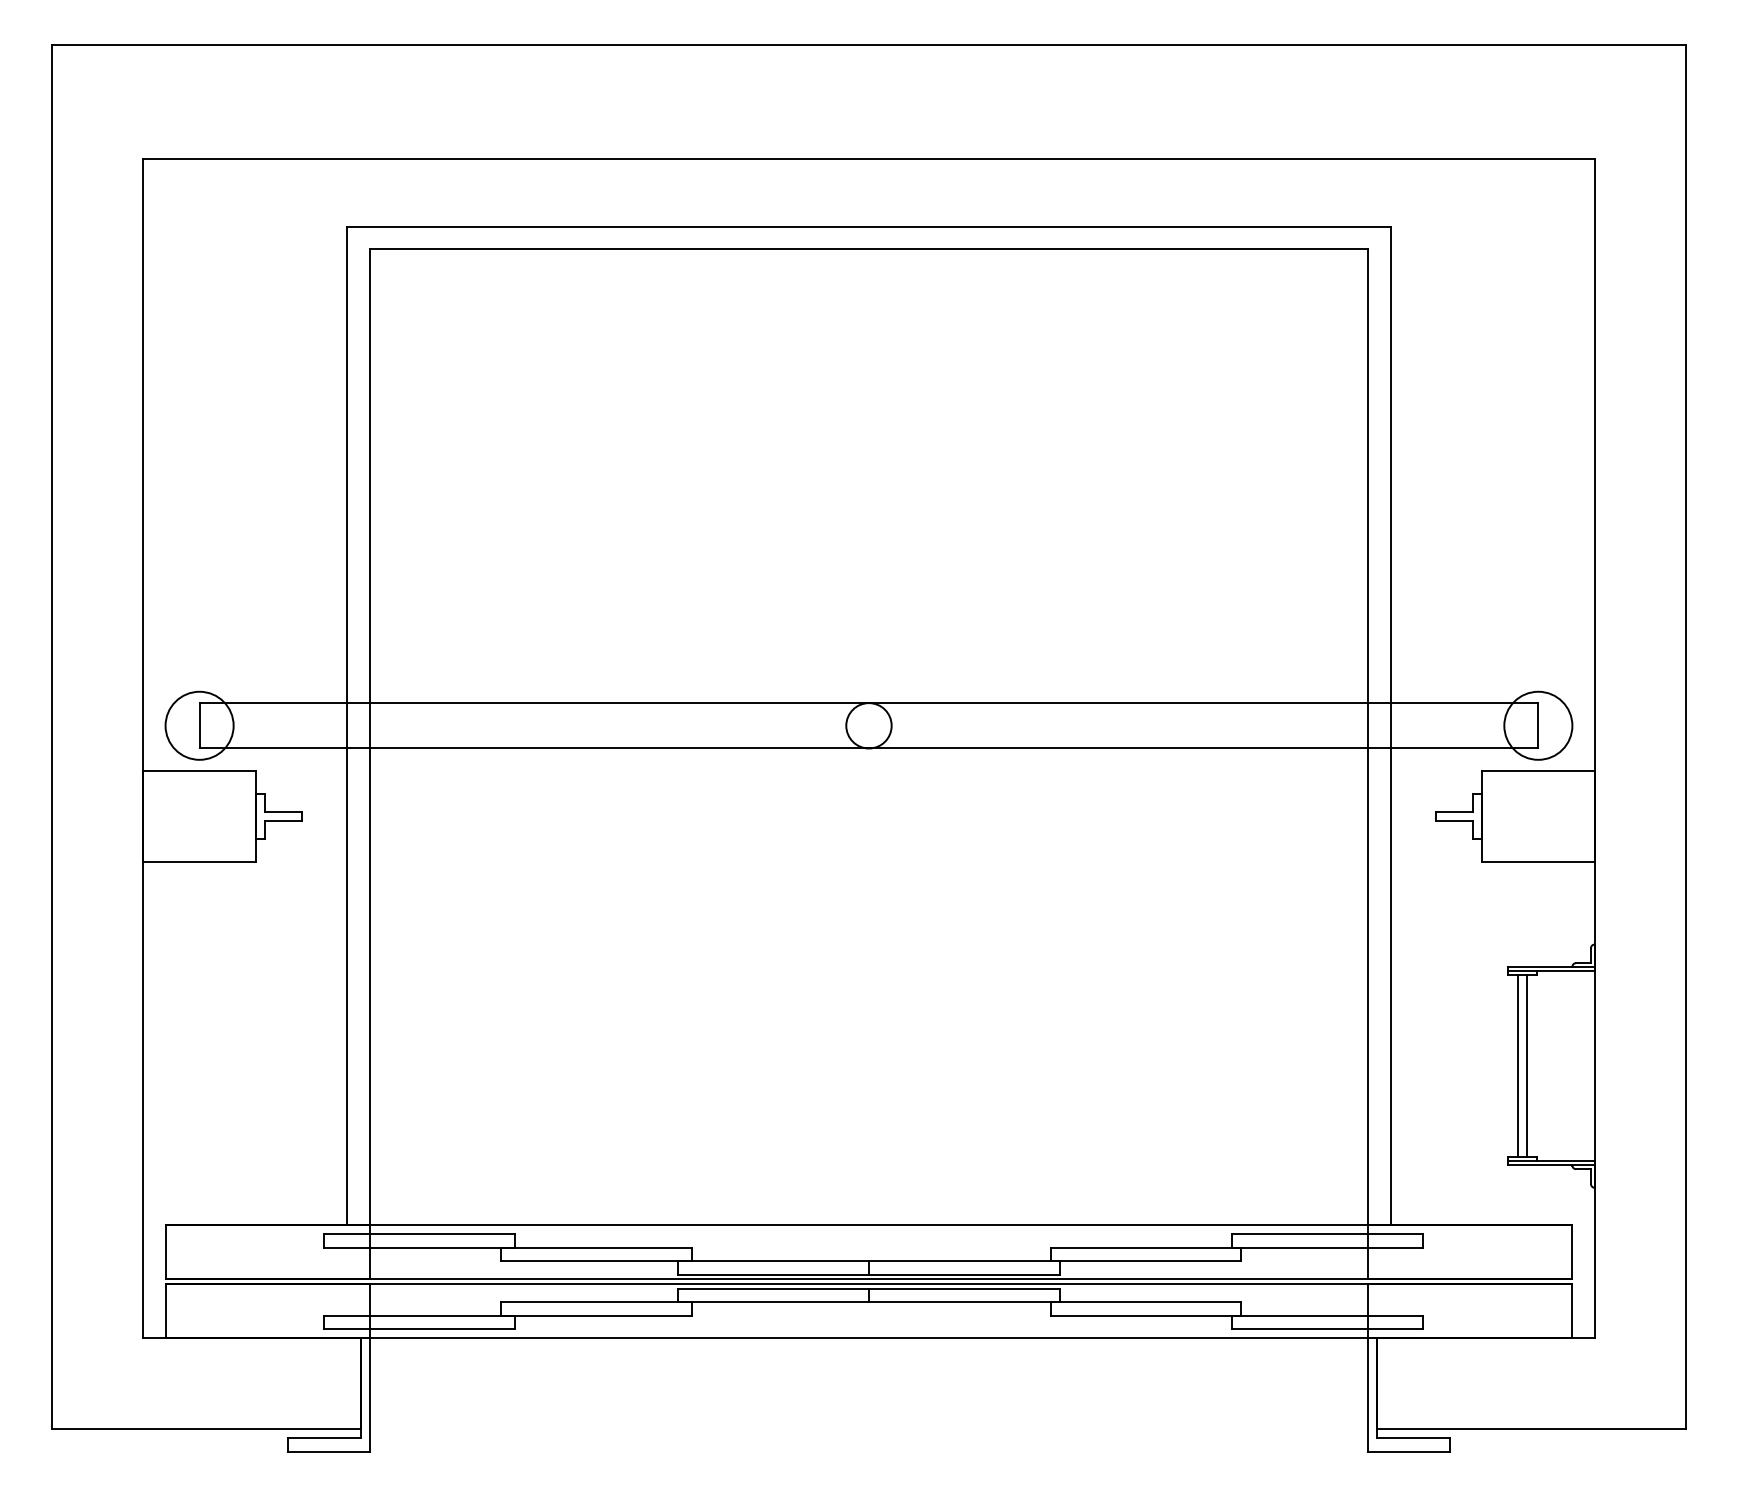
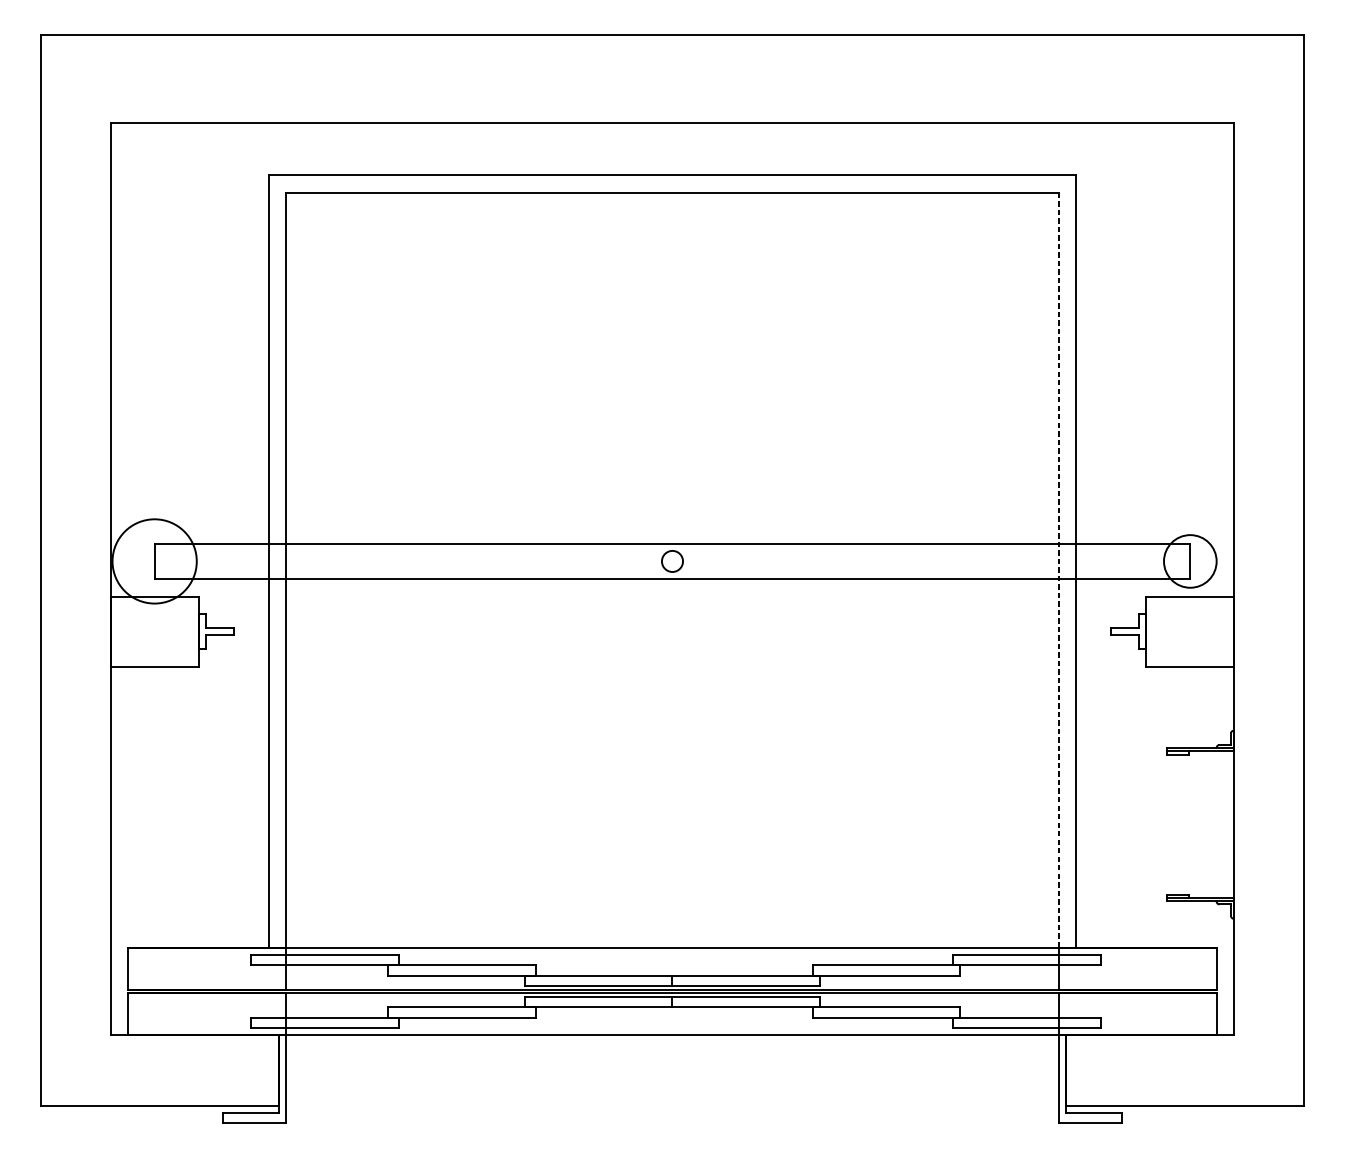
circle: (199, 725) -> (154, 561), size x1.6
circle: (868, 725) -> (672, 561), size x0.6
line: (1368, 737) -> (1058, 570), solid -> dashed
line: (1517, 1065) -> (1174, 824), removed
line: (1527, 1065) -> (1181, 824), removed

